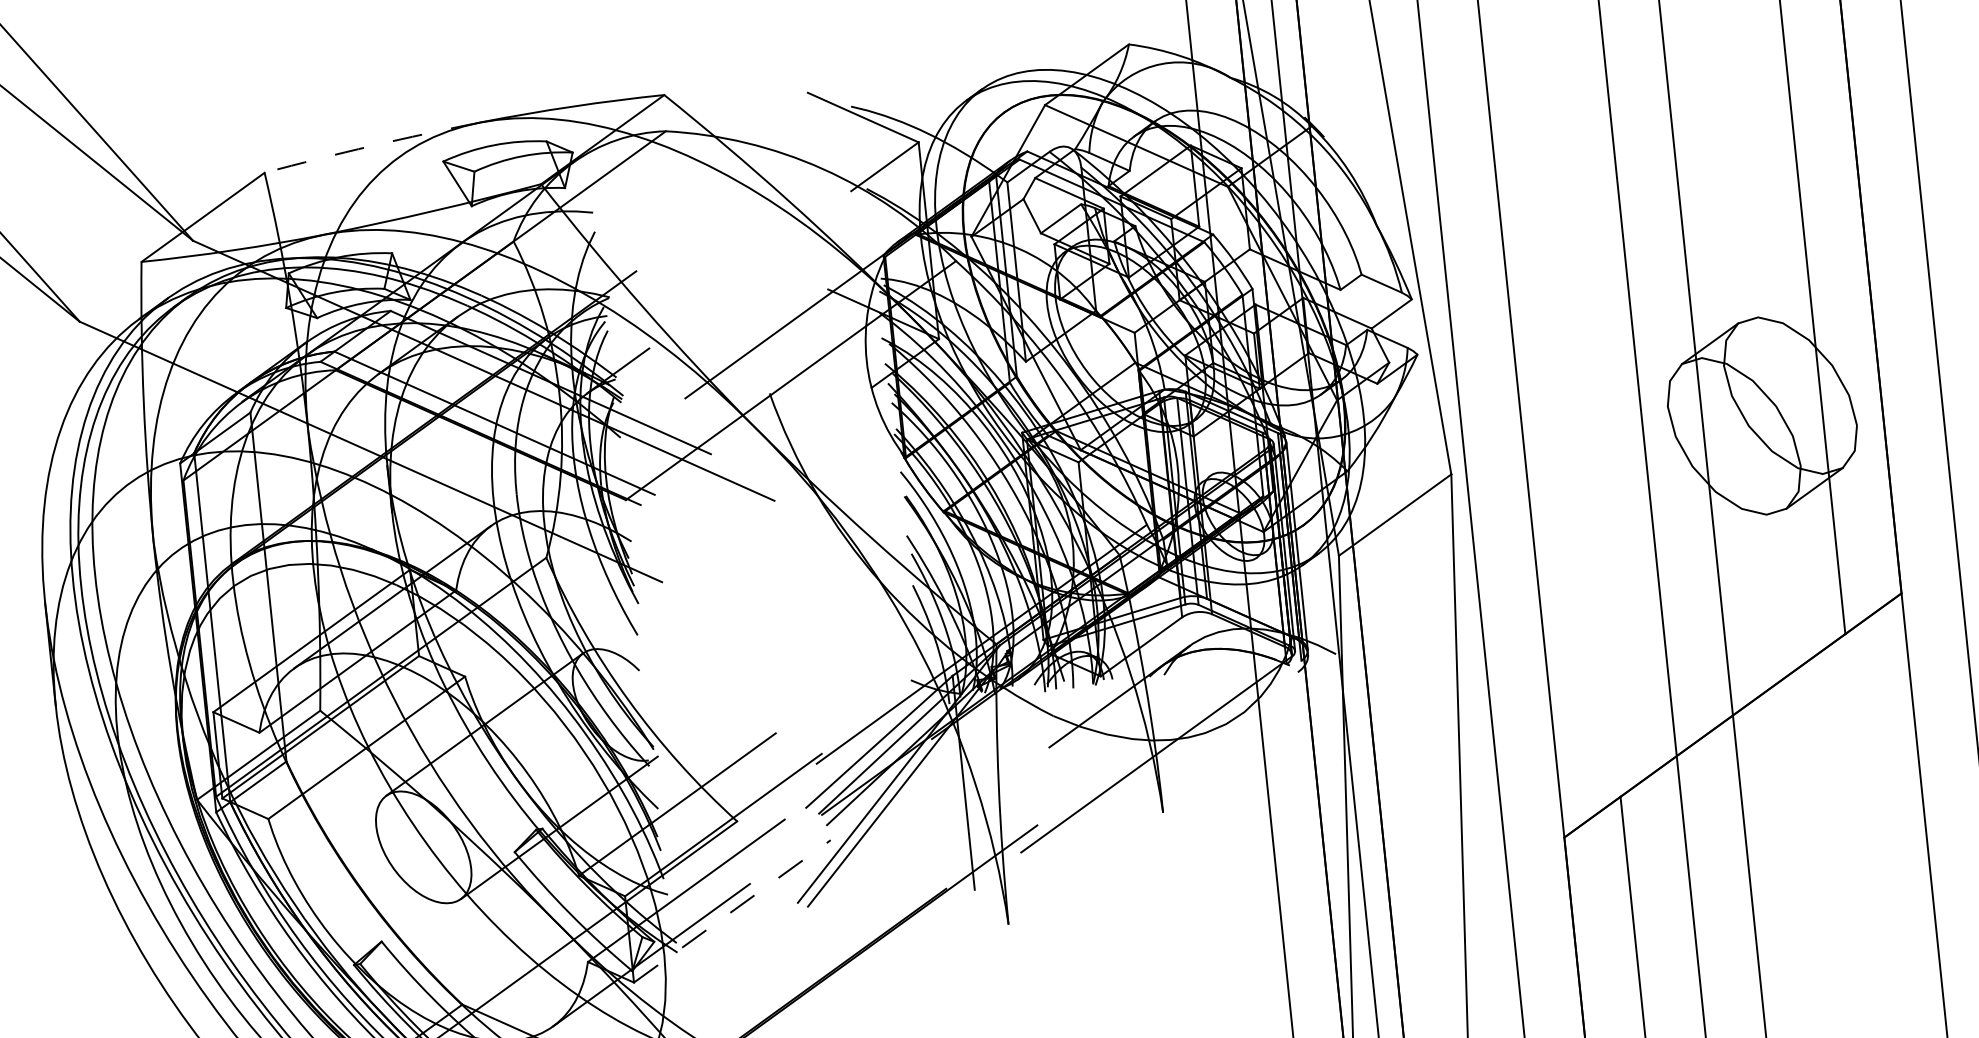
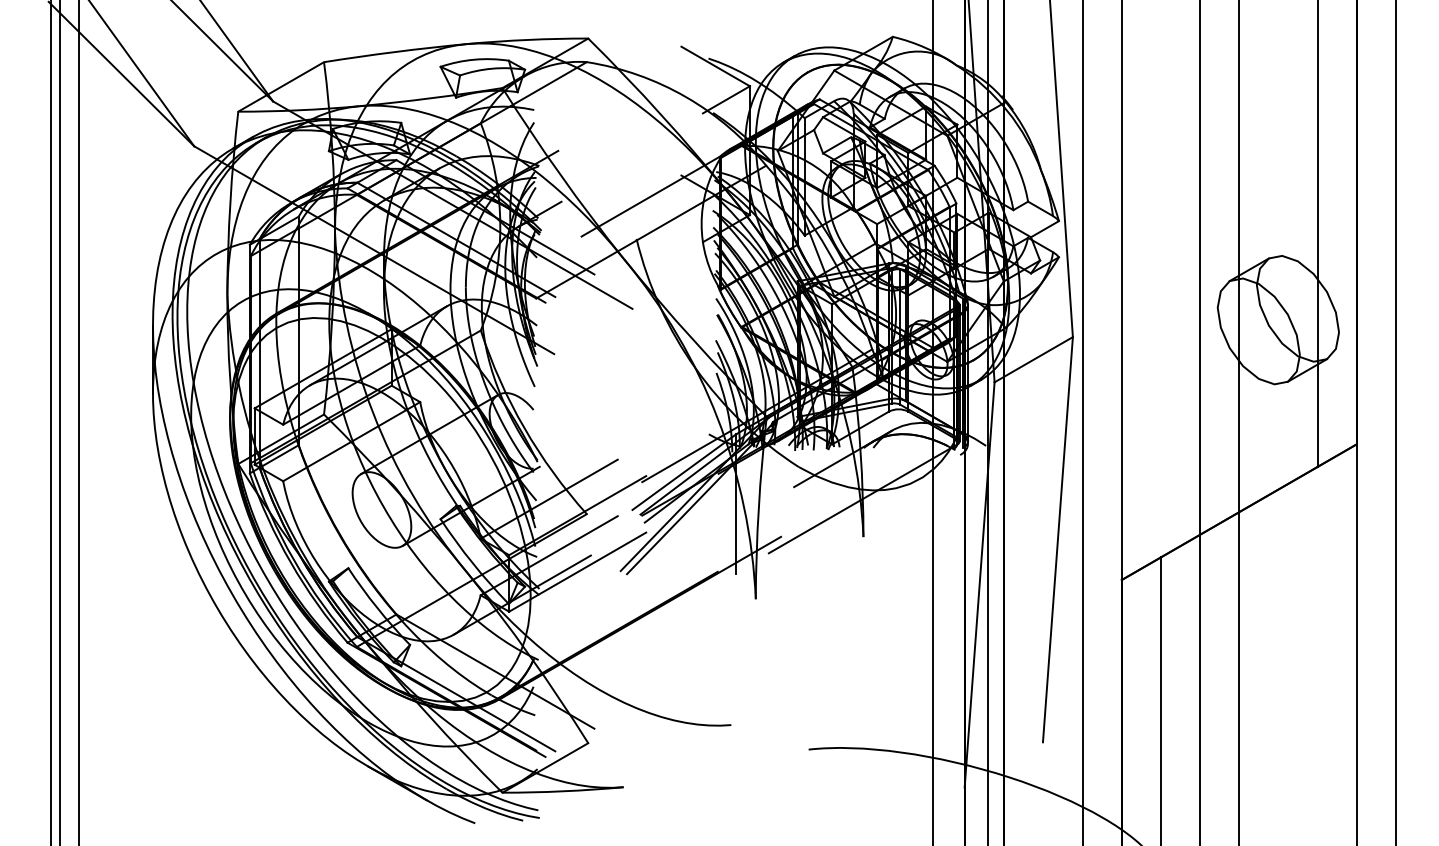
arc: (372, 145) -> (395, 51), dashed -> solid
line: (733, 910) -> (578, 571), dashed -> solid

